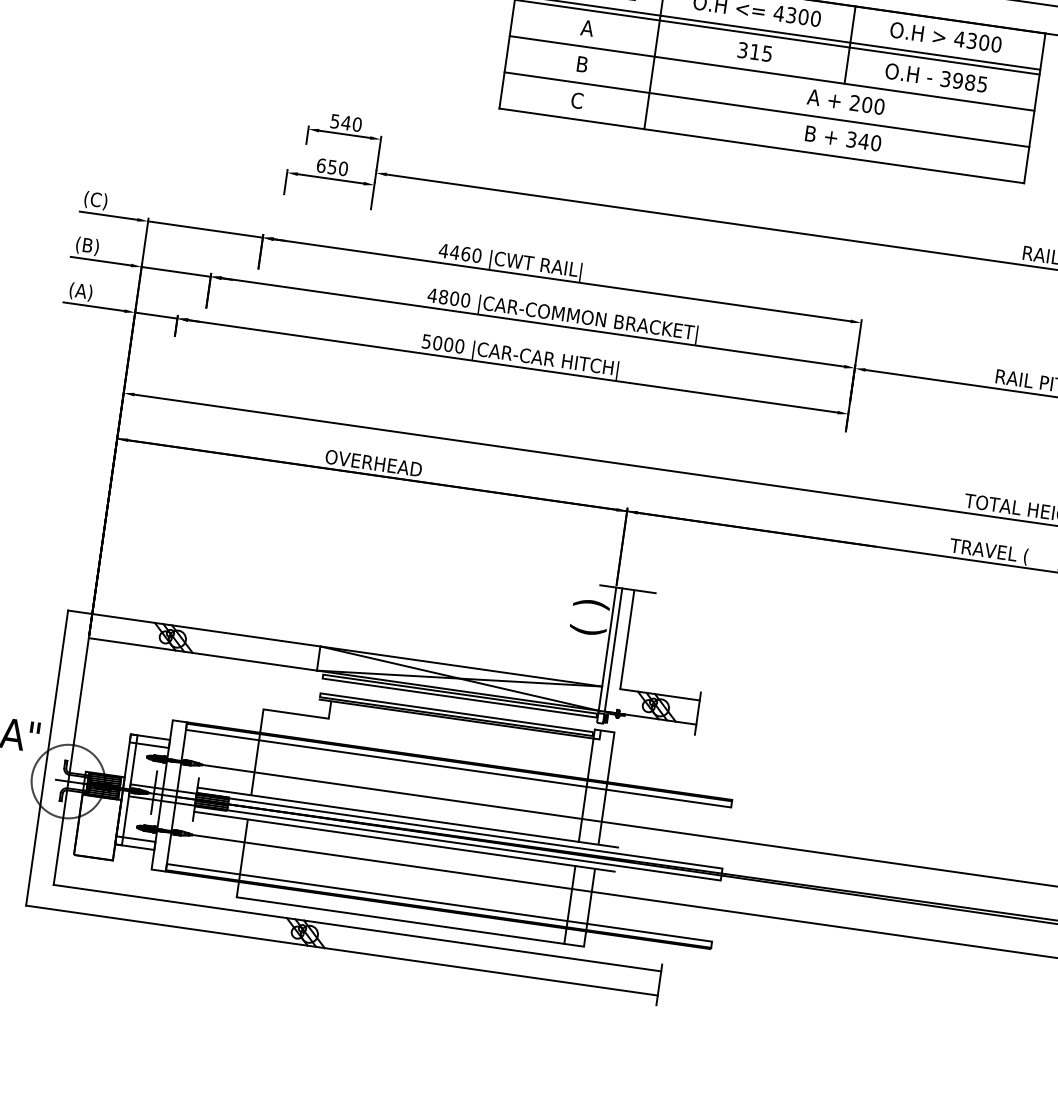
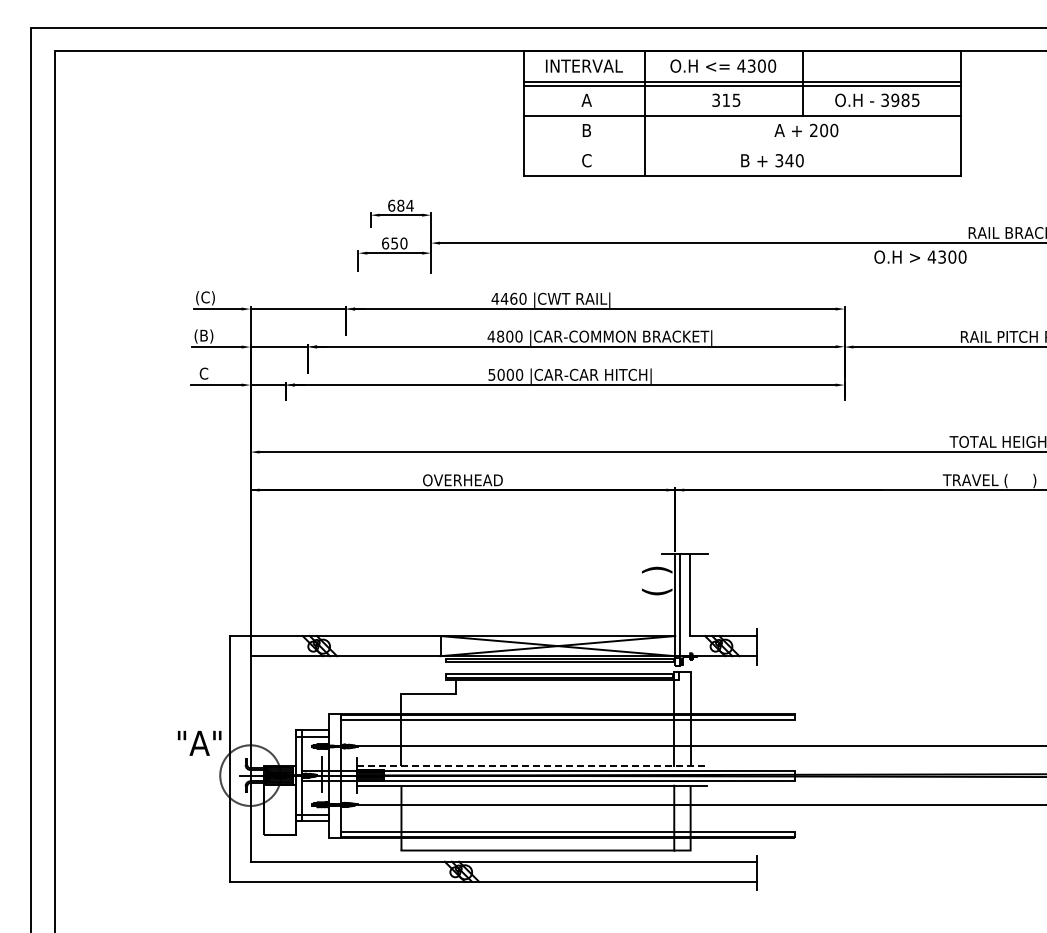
text: (946, 36) -> (920, 256), moved
line: (766, 110) -> (742, 146), removed
text: (345, 122) -> (400, 205), 540 -> 684
text: (843, 138) -> (772, 160), moved
text: (80, 291) -> (203, 374), (A) -> C
line: (408, 817) -> (532, 765), solid -> dashed

